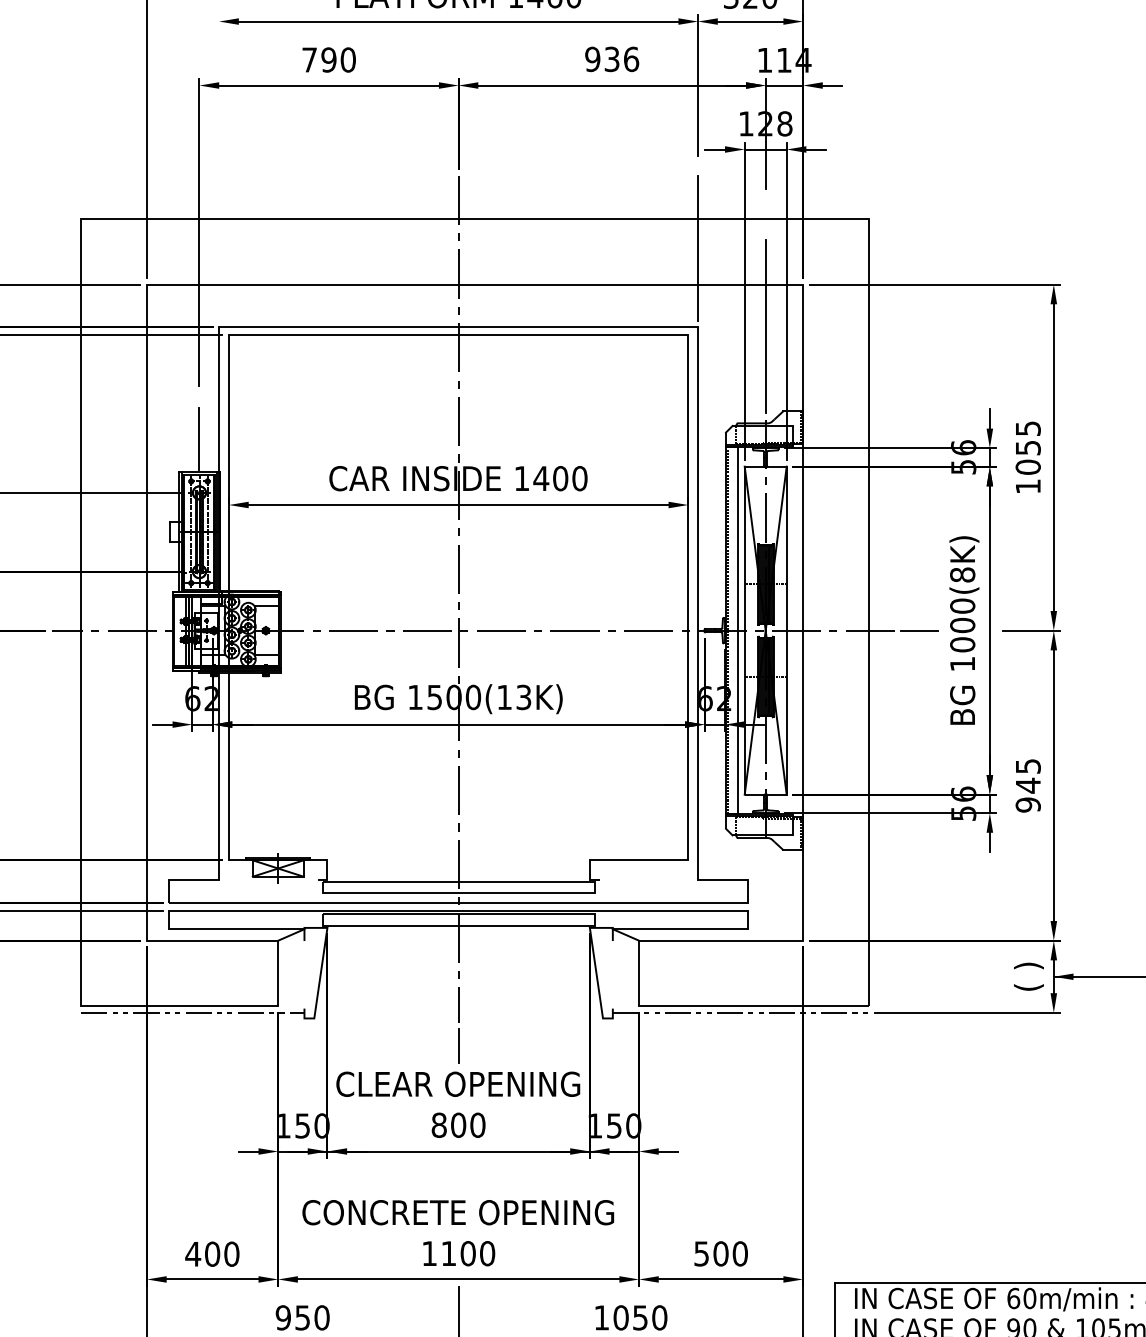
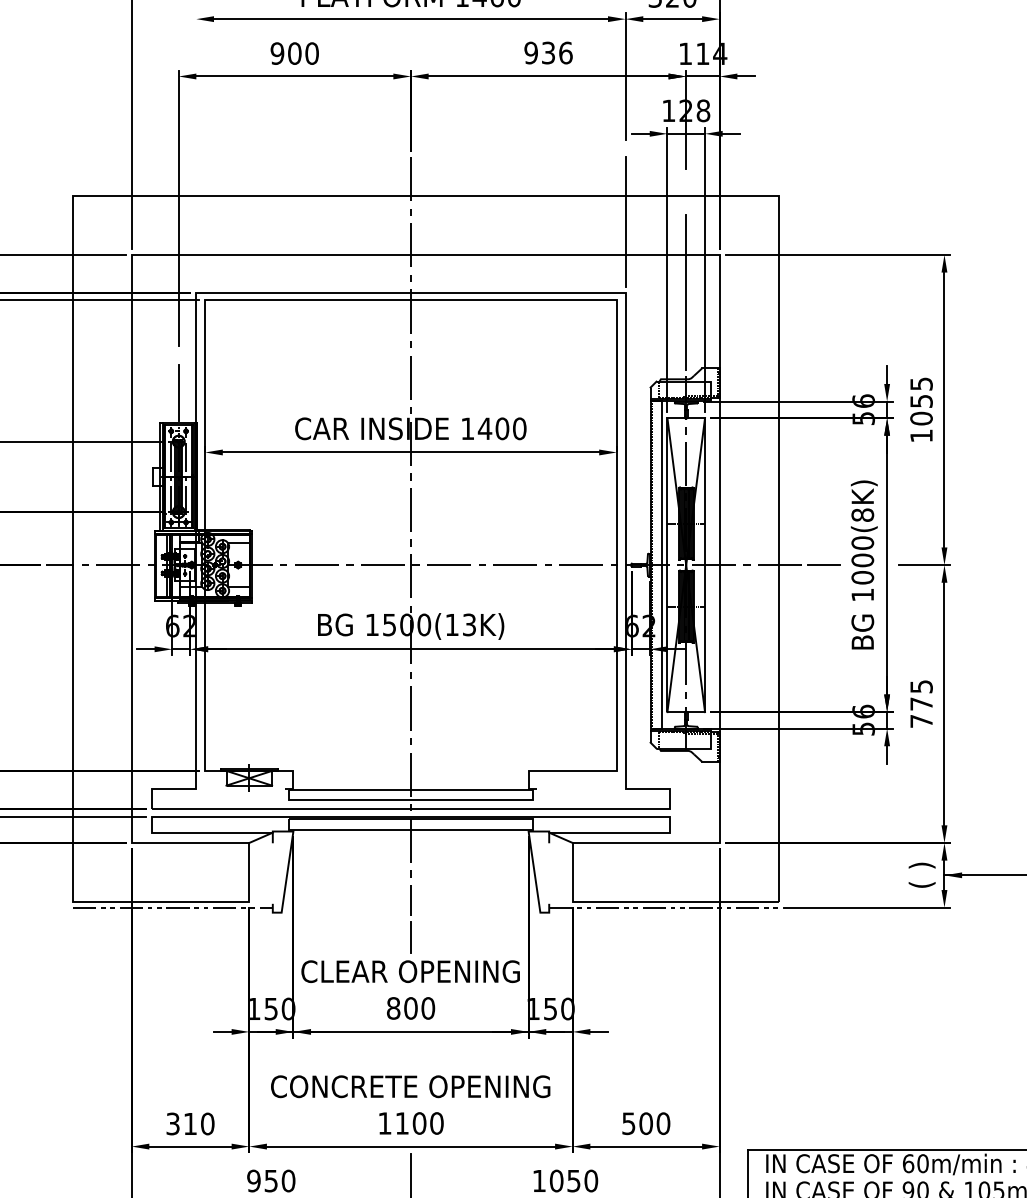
text: (319, 59) -> (286, 53), 790 -> 900
text: (1027, 794) -> (920, 711), 945 -> 775
text: (202, 1253) -> (181, 1123), 400 -> 310

